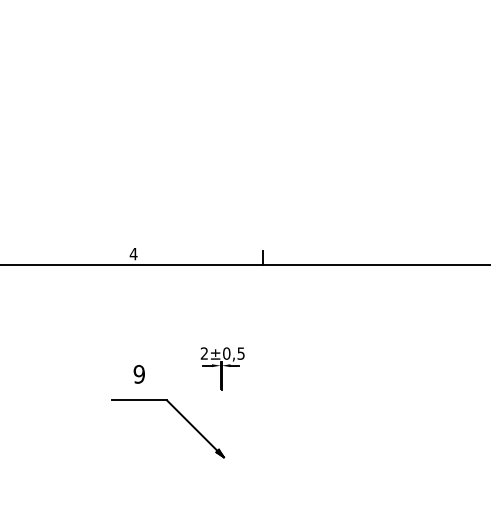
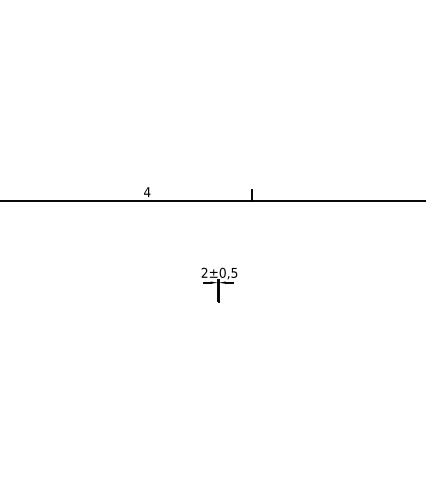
part: (168, 412) -> (175, 320), removed

